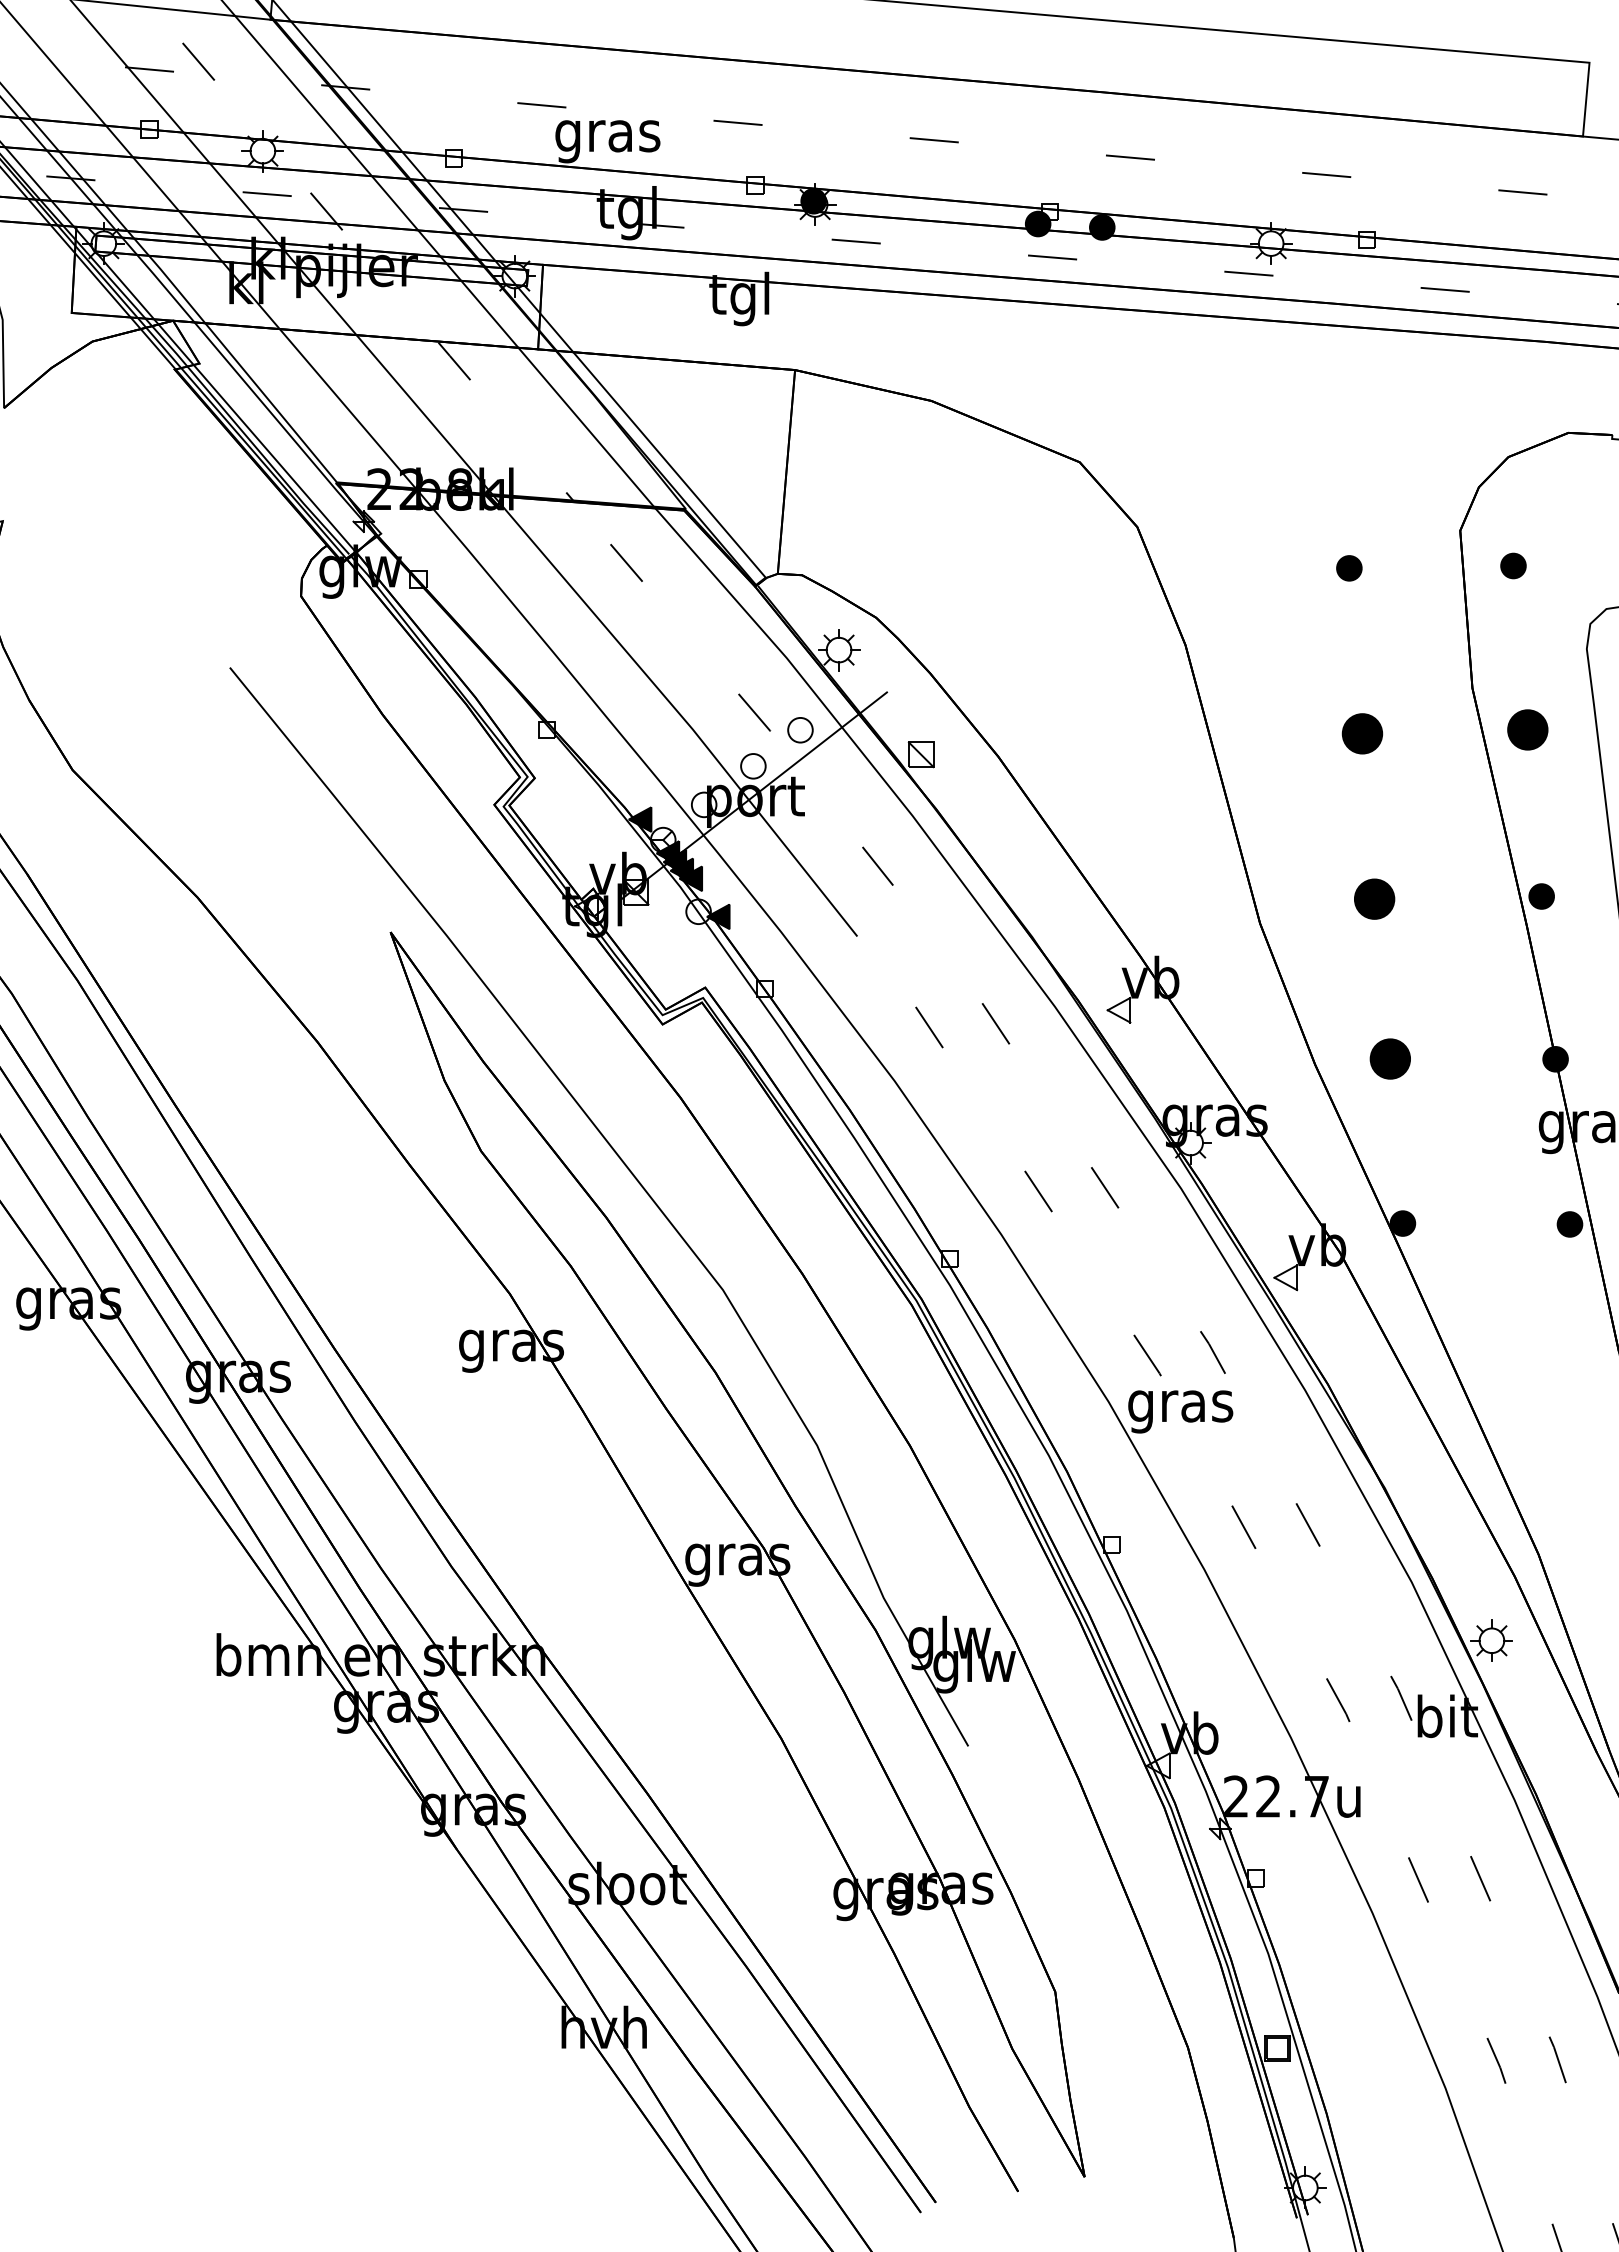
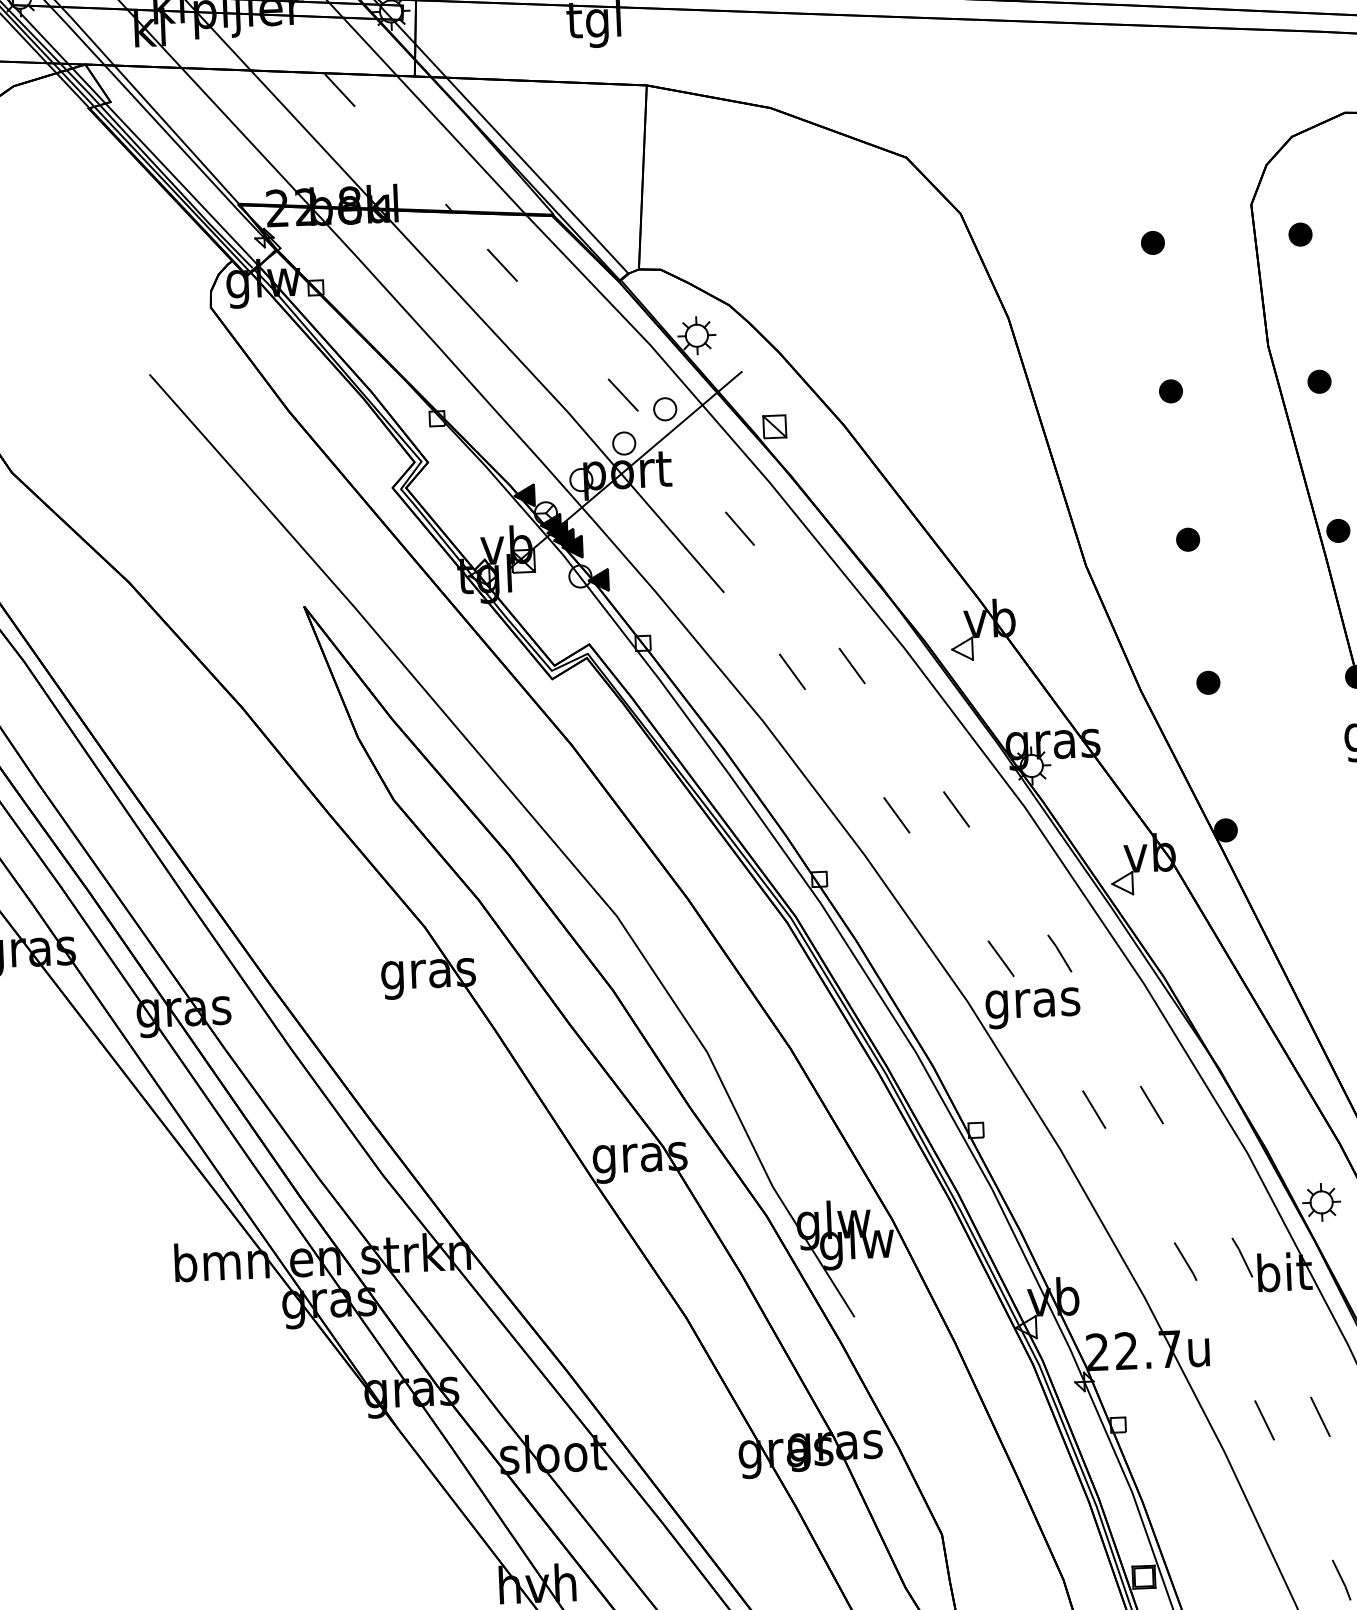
part: (1527, 730) -> (1319, 382), size x0.62
part: (1362, 733) -> (1171, 391), size x0.62
part: (1374, 899) -> (1188, 539), size x0.62
part: (1390, 1058) -> (1208, 682), size x0.62

